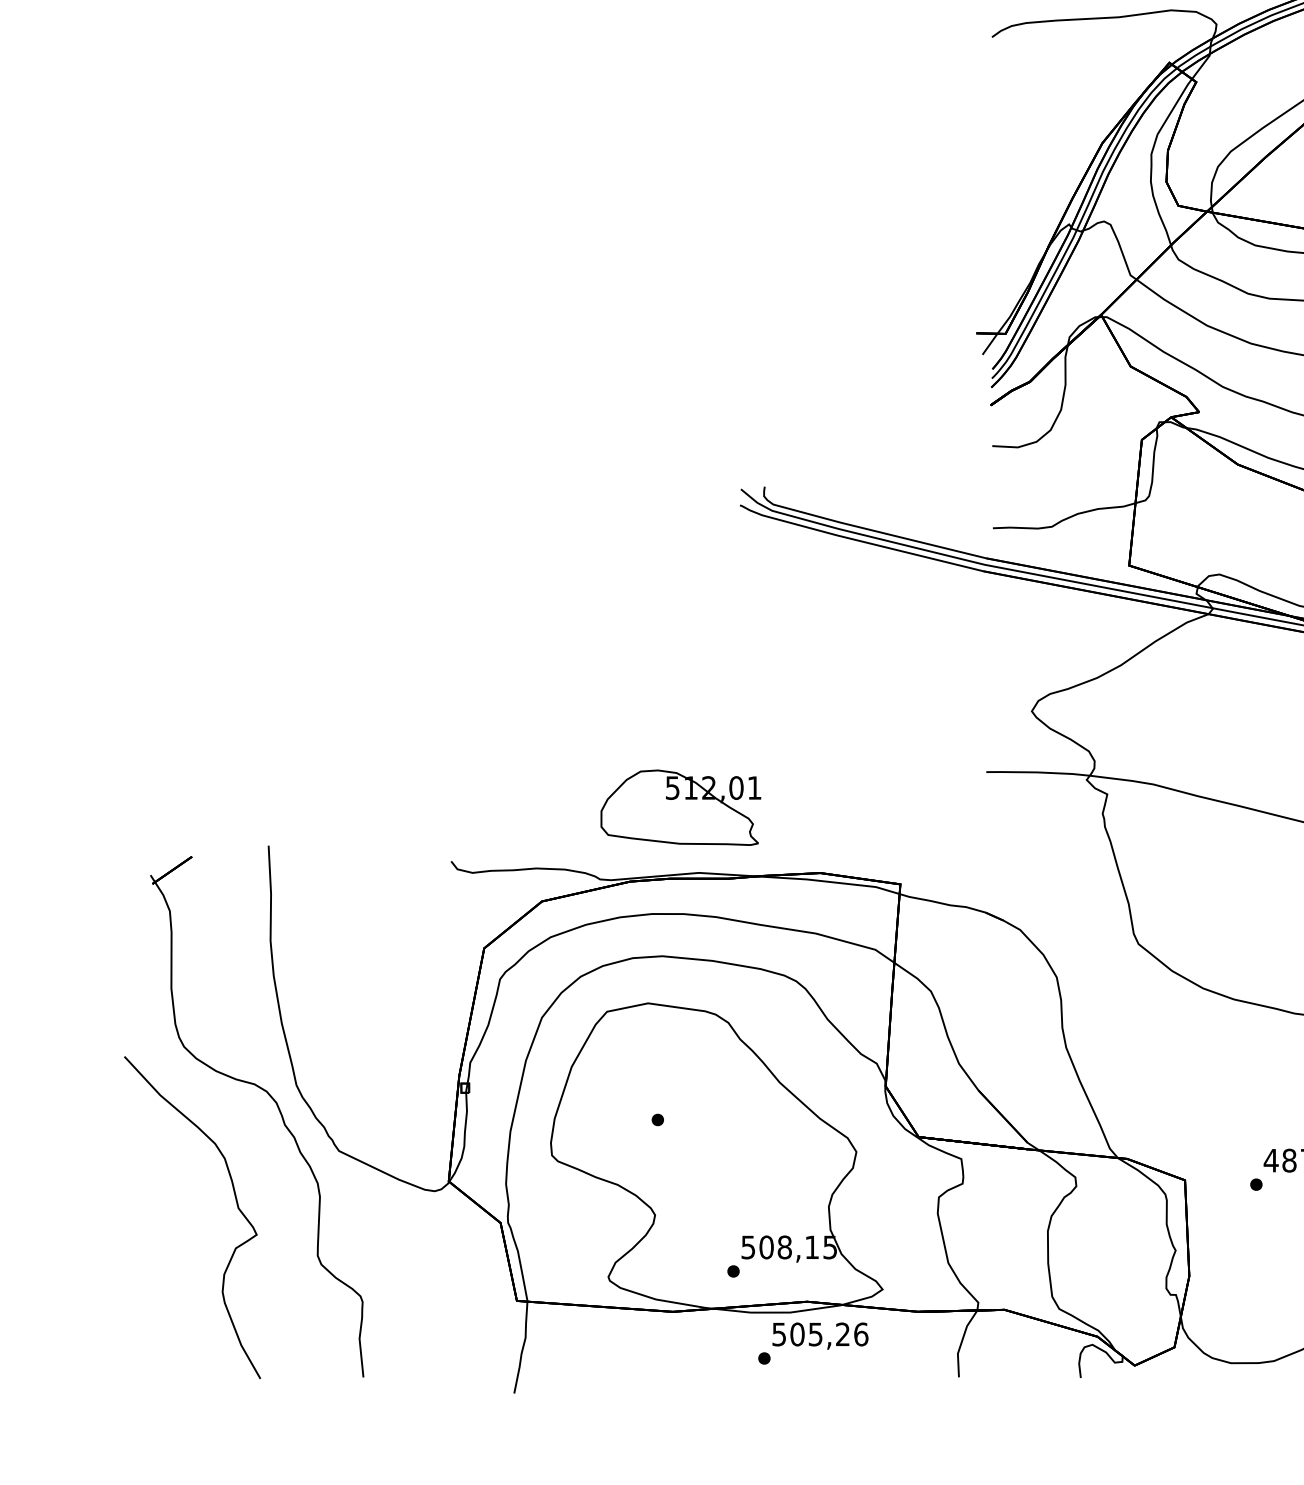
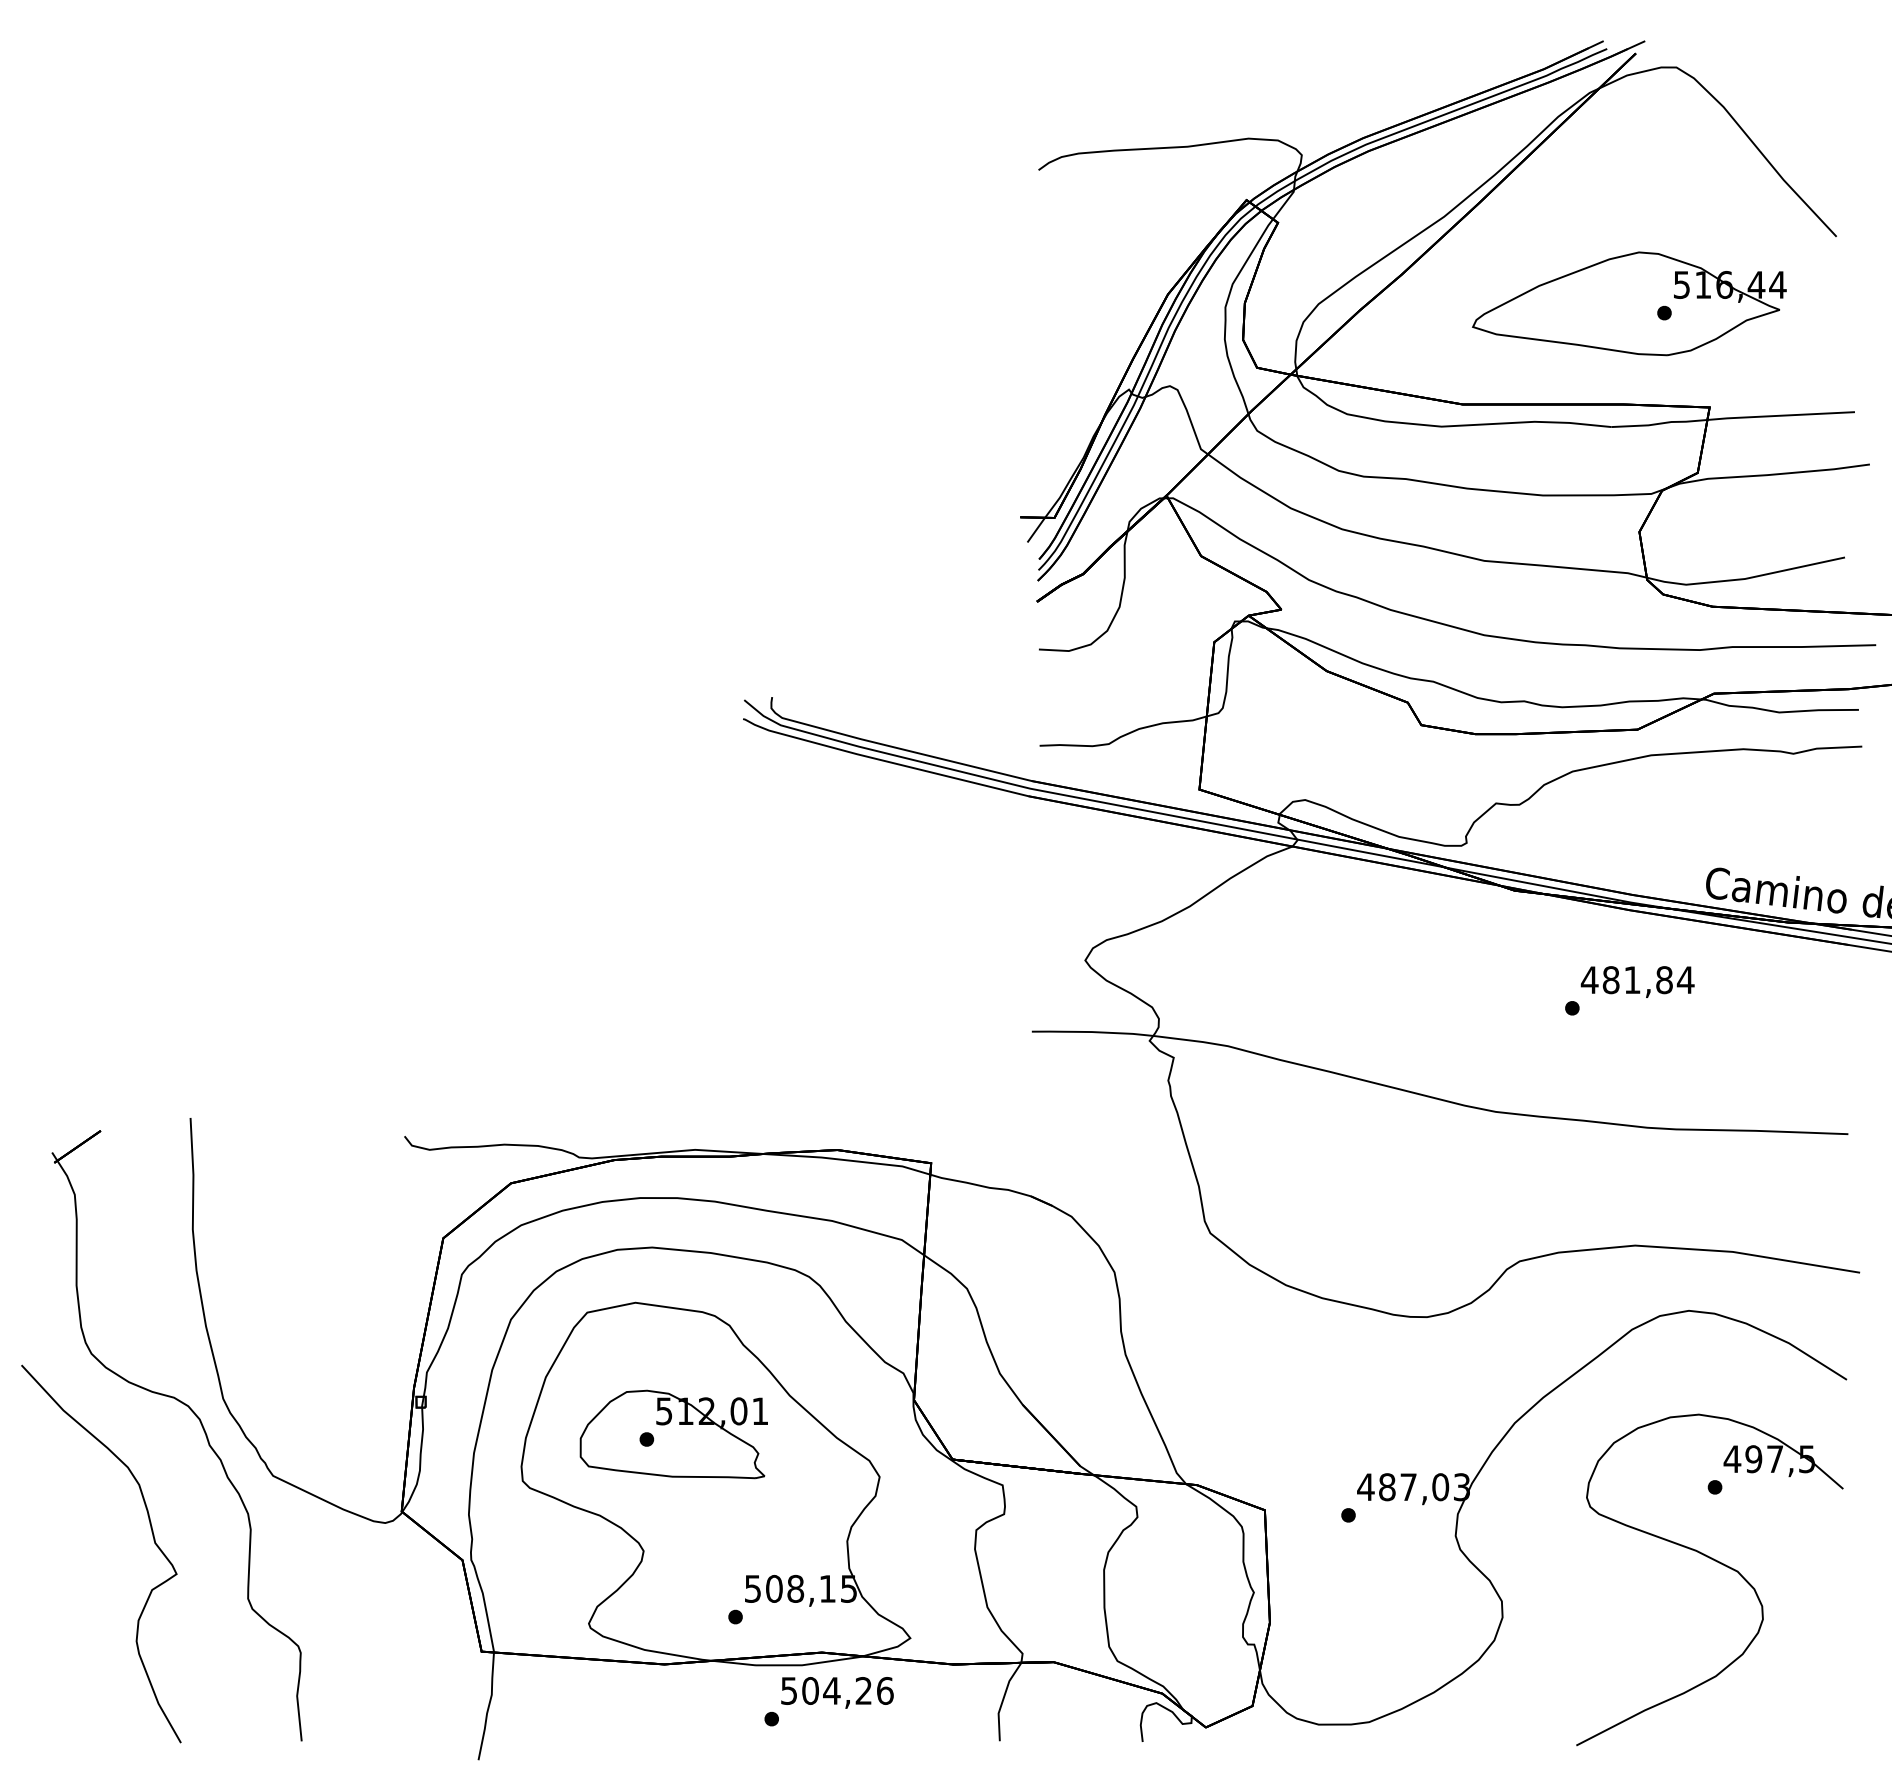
part: (680, 807) -> (673, 1434), moved
text: (815, 1334) -> (831, 1690), 505,26 -> 504,26

